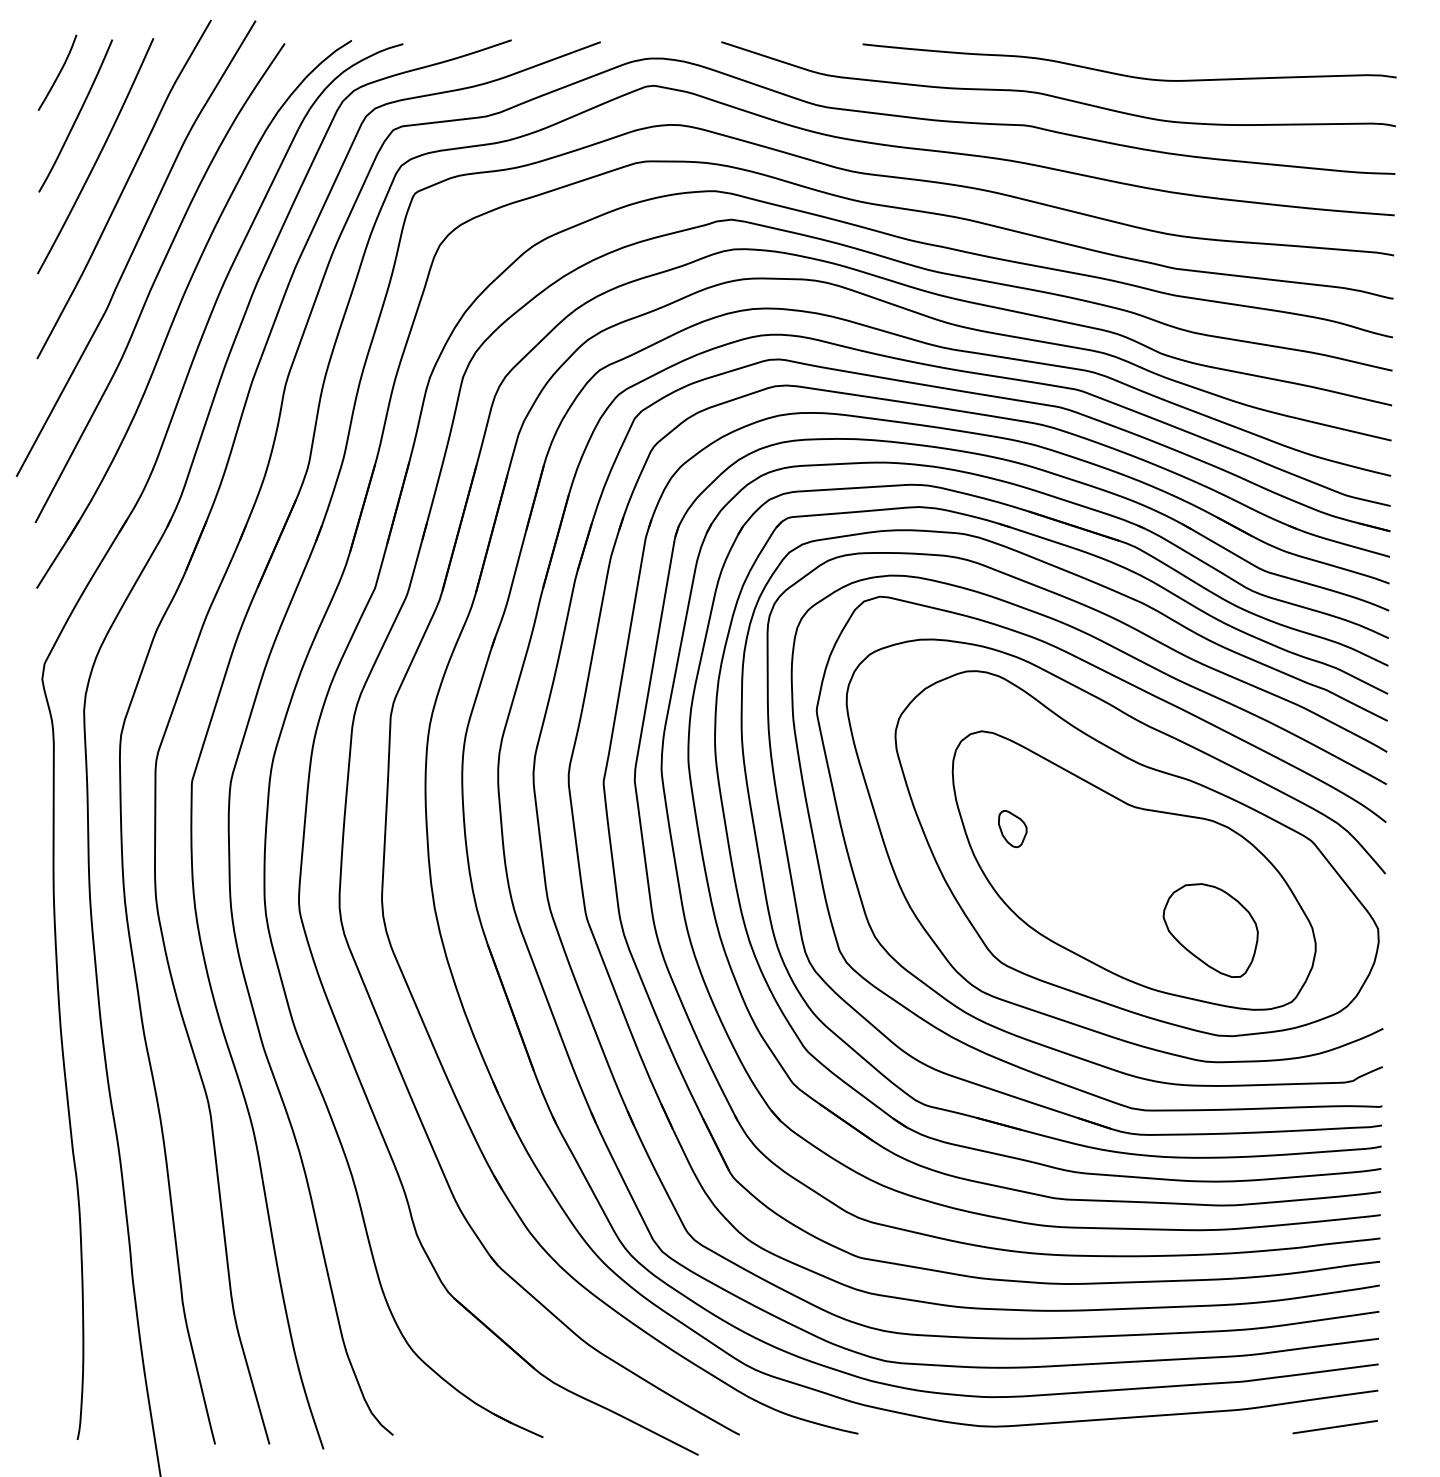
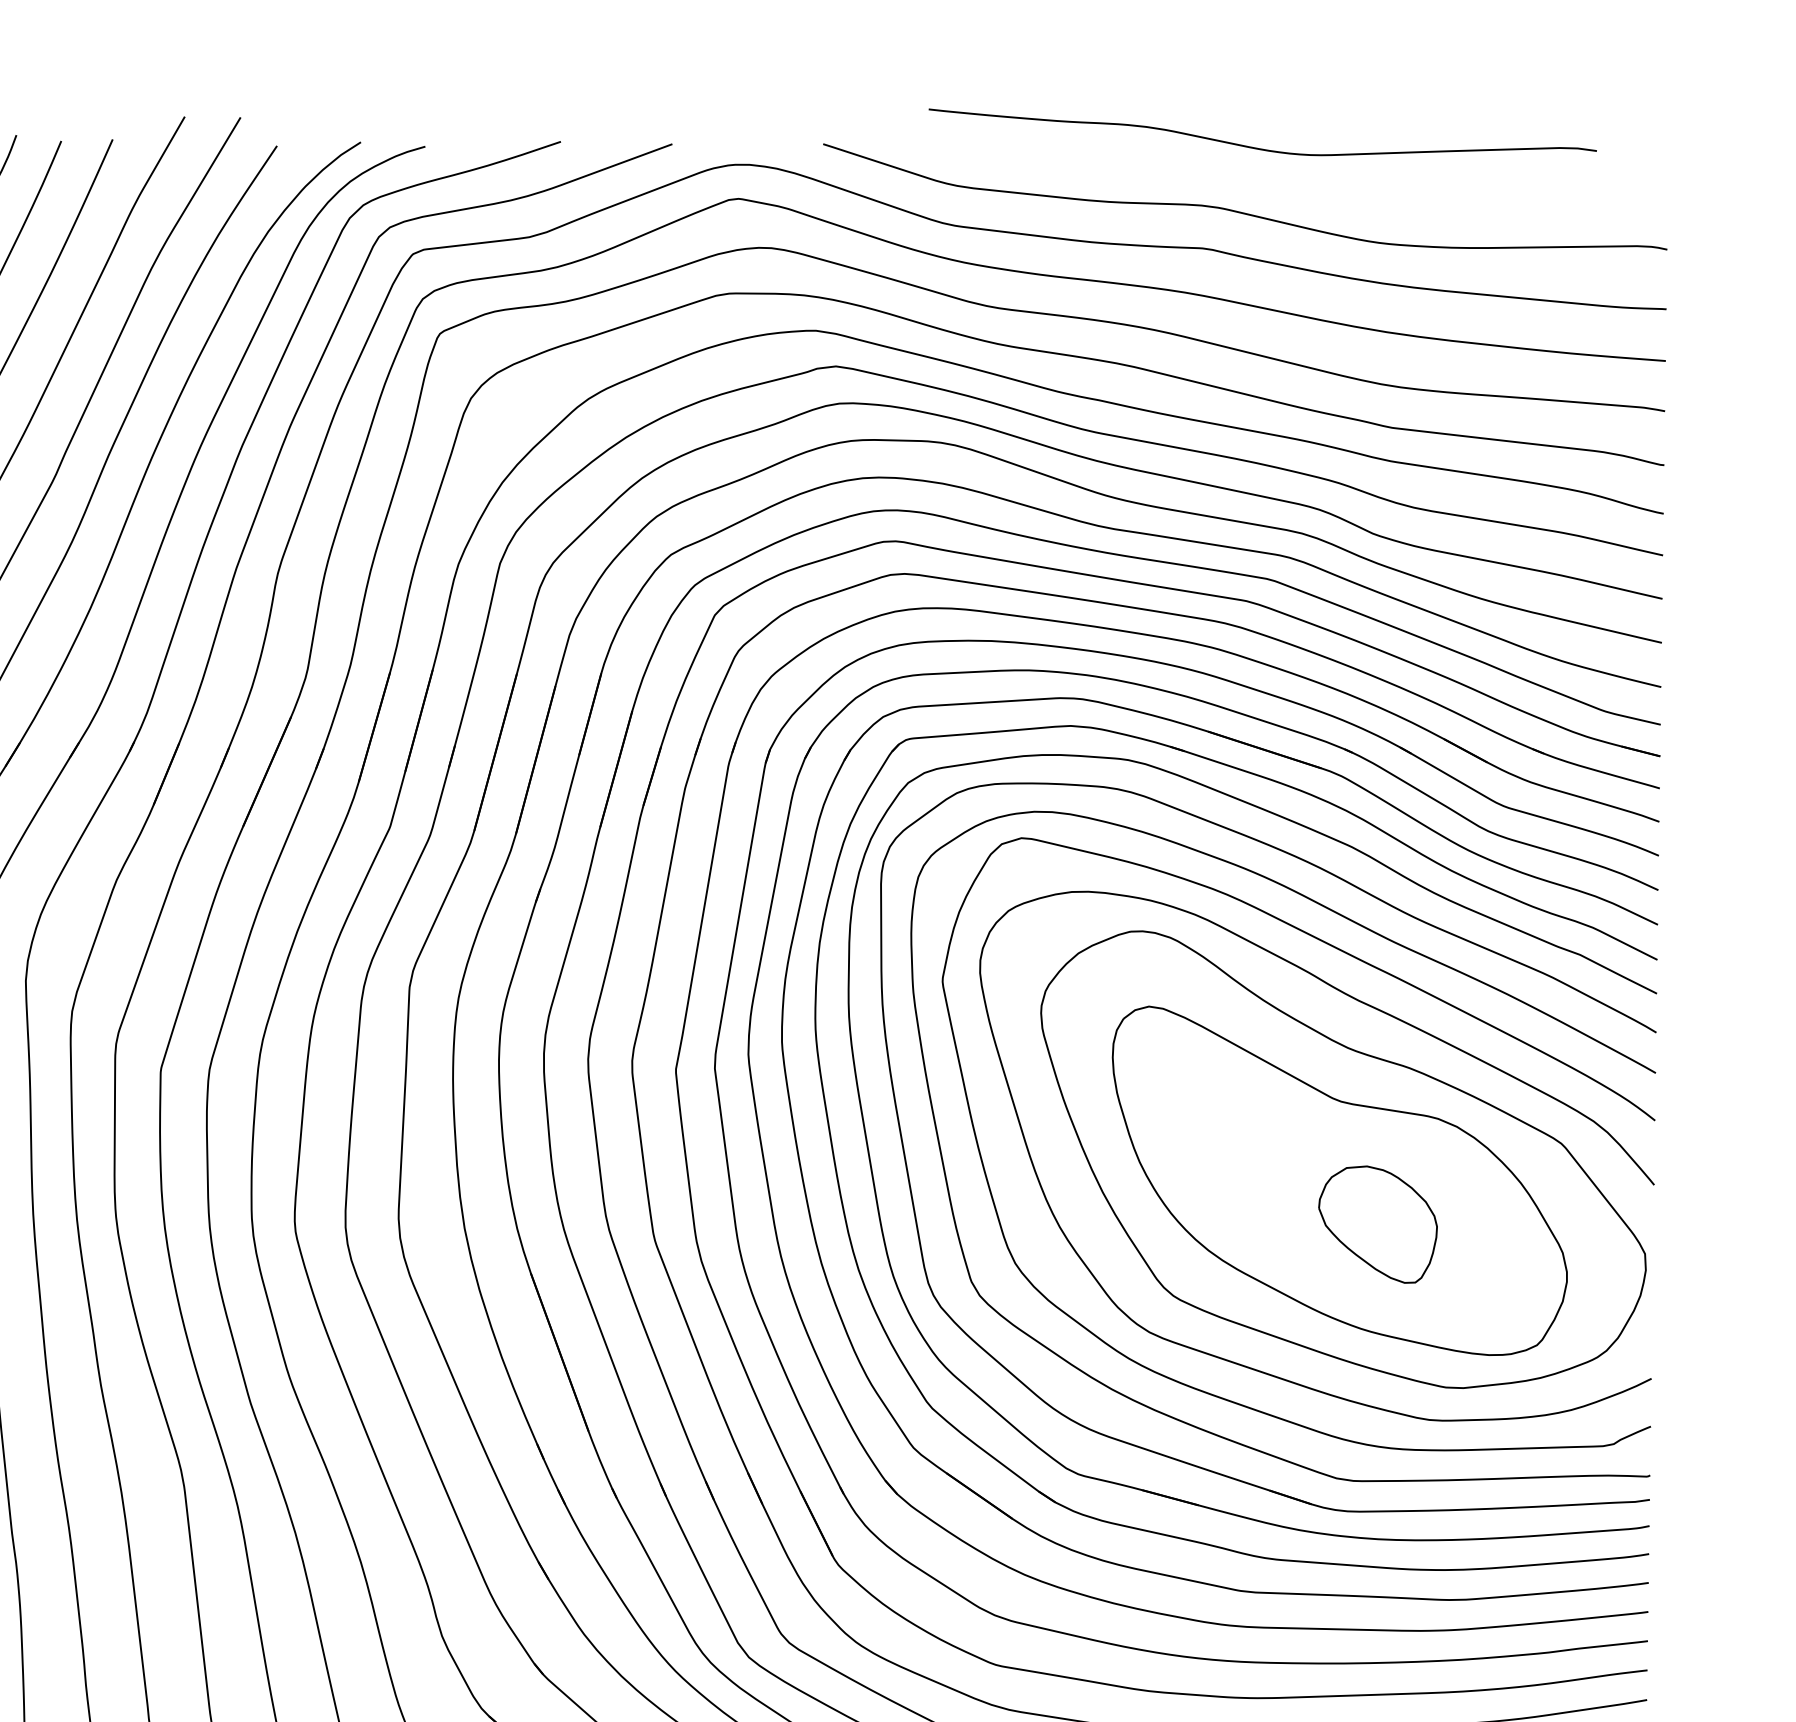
curve: (1125, 74) -> (1257, 147), moved
part: (1012, 829) -> (1187, 1129), removed
part: (1210, 930) -> (1377, 1224), moved

